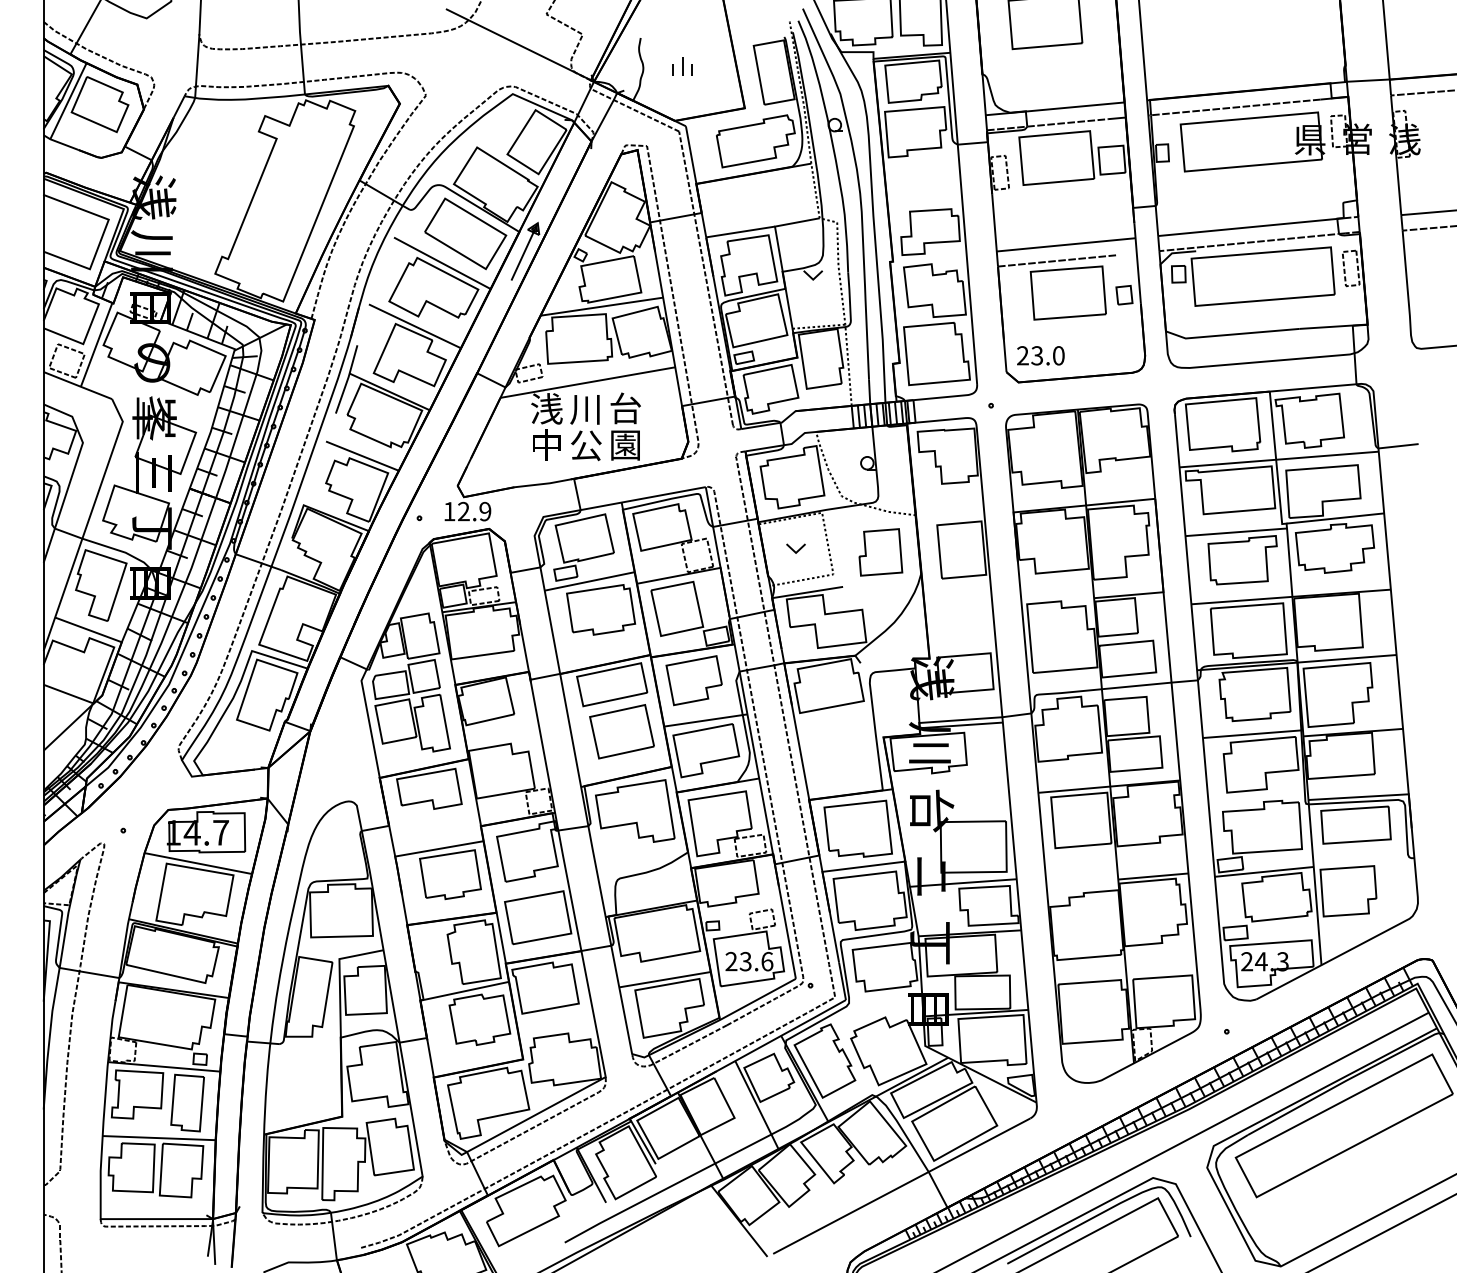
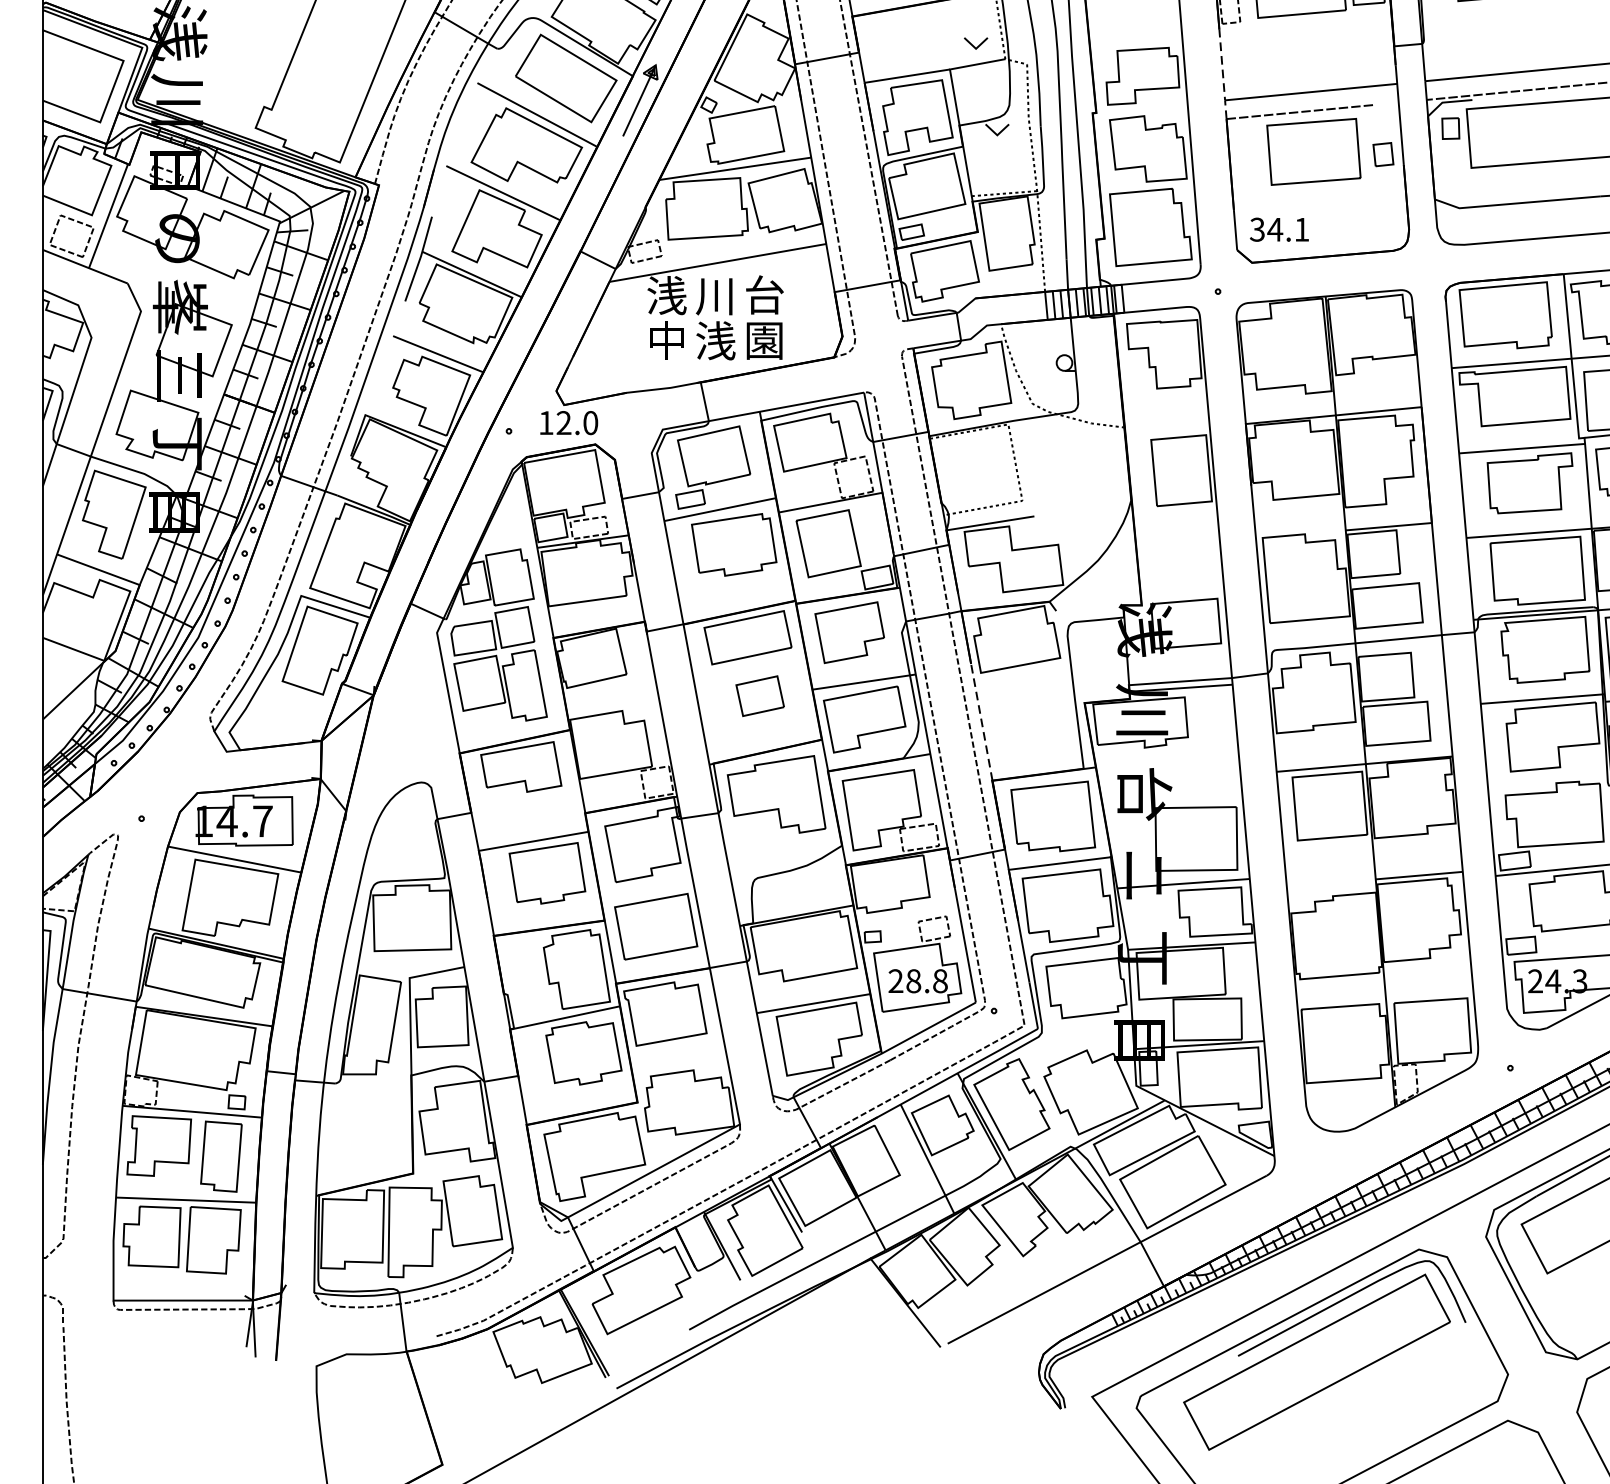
line: (995, 230) -> (1223, 74), solid -> dashed
text: (1040, 355) -> (1279, 229), 23.0 -> 34.1
text: (586, 445) -> (716, 341), 公 -> 浅
text: (485, 511) -> (590, 422), 12.9 -> 12.0
part: (795, 548) -> (975, 43), moved
part: (880, 552) -> (1080, 473), removed
part: (621, 731) -> (759, 695), size x0.6
line: (800, 752) -> (981, 721), solid -> dashed
text: (756, 961) -> (927, 981), 23.6 -> 28.8

